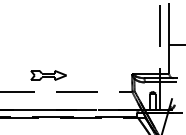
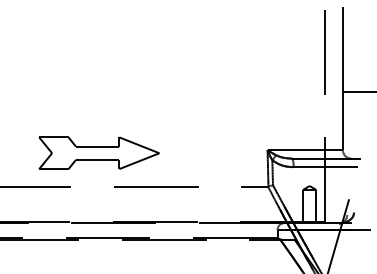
part: (48, 75) -> (98, 153), size x1.67

